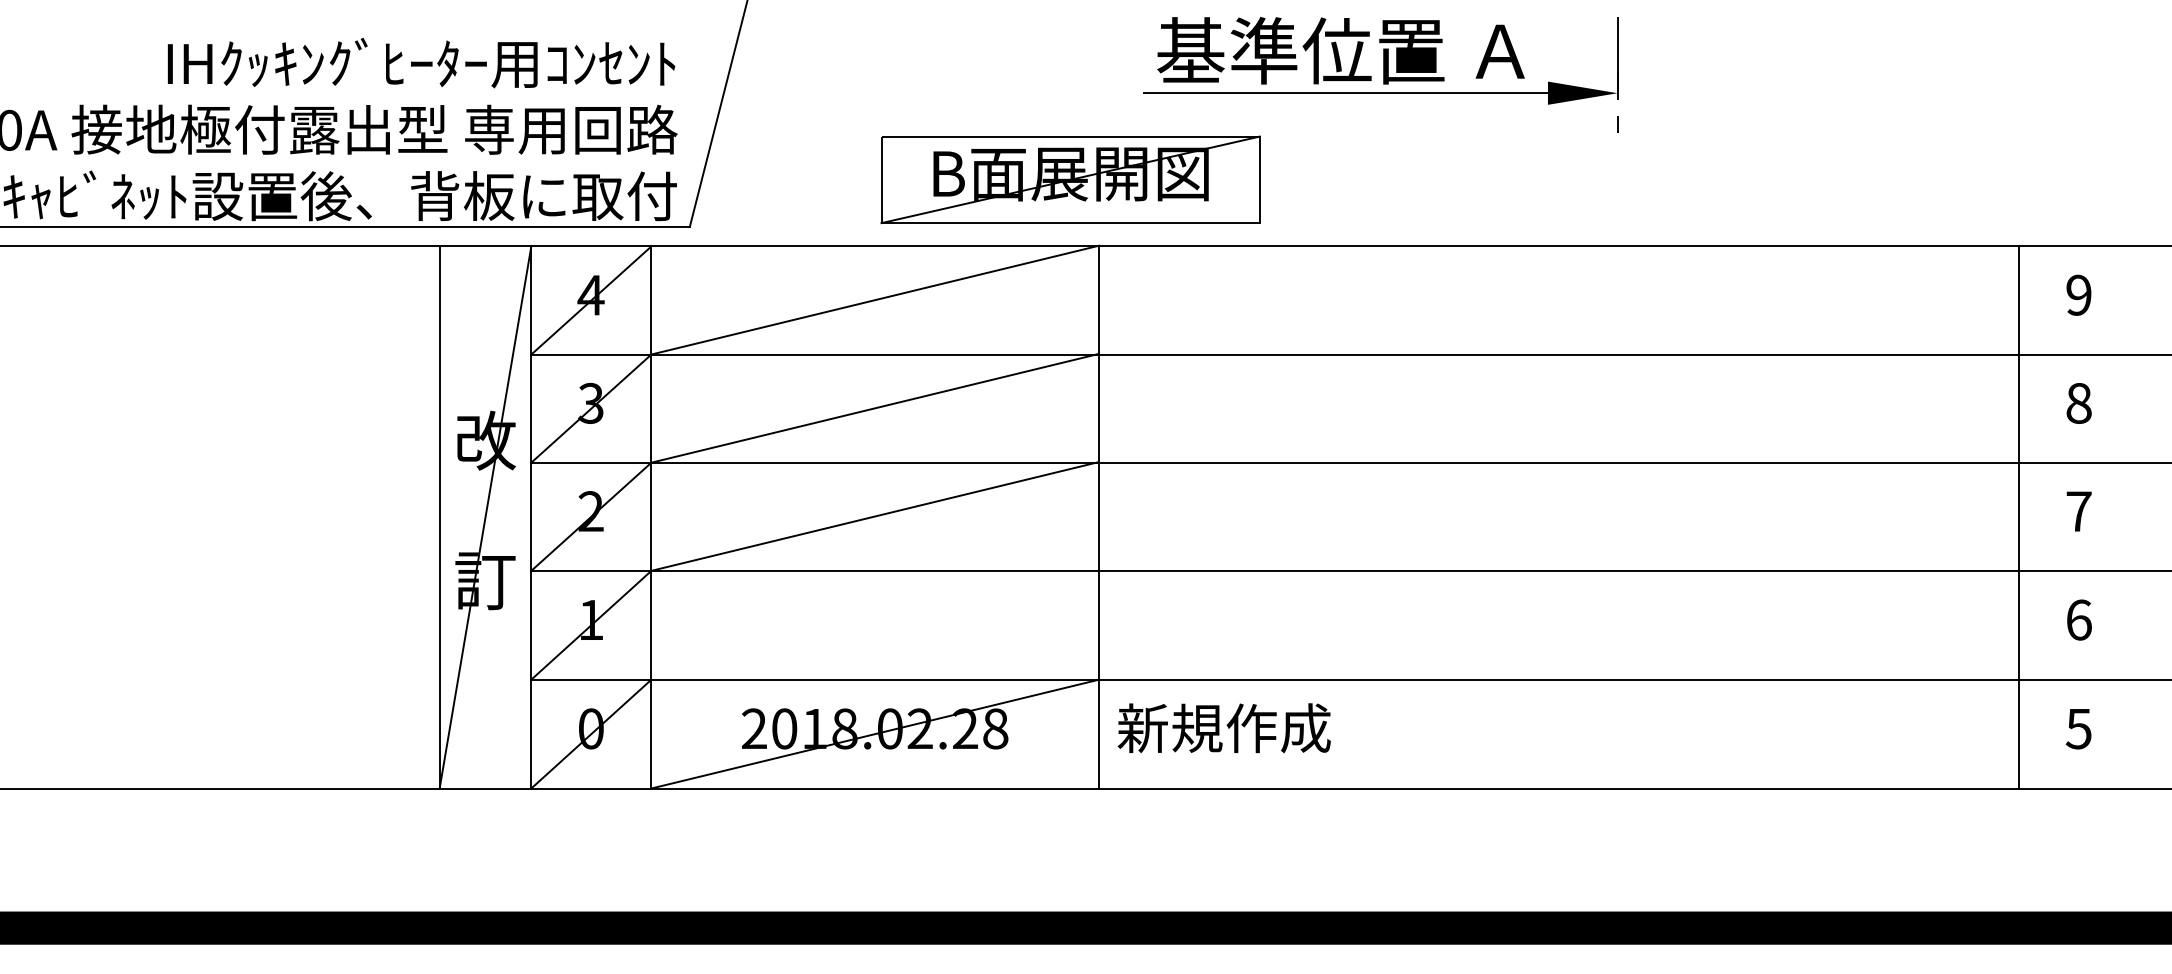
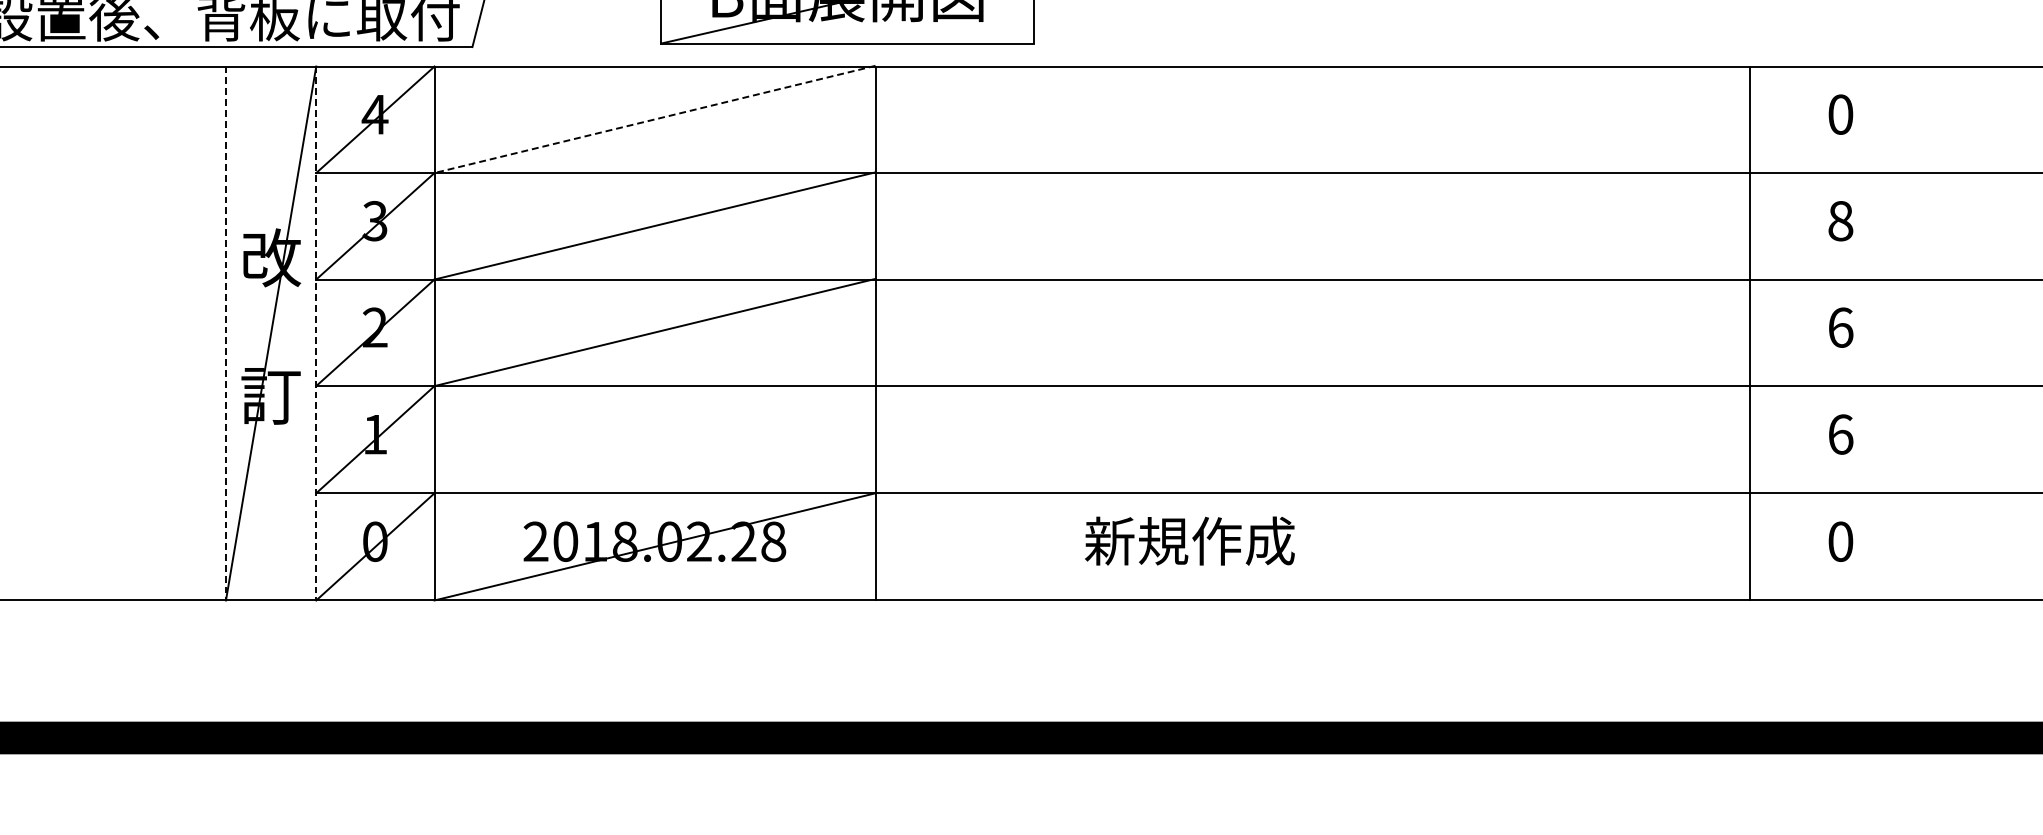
text: (2078, 294) -> (1840, 113), 9 -> 0
line: (874, 300) -> (654, 119), solid -> dashed
text: (2078, 511) -> (1840, 327), 7 -> 6
line: (439, 517) -> (225, 333), solid -> dashed
line: (531, 517) -> (316, 333), solid -> dashed
line: (2019, 517) -> (1750, 333), moved
text: (1223, 728) -> (1189, 541), moved
text: (2078, 728) -> (1840, 541), 5 -> 0

